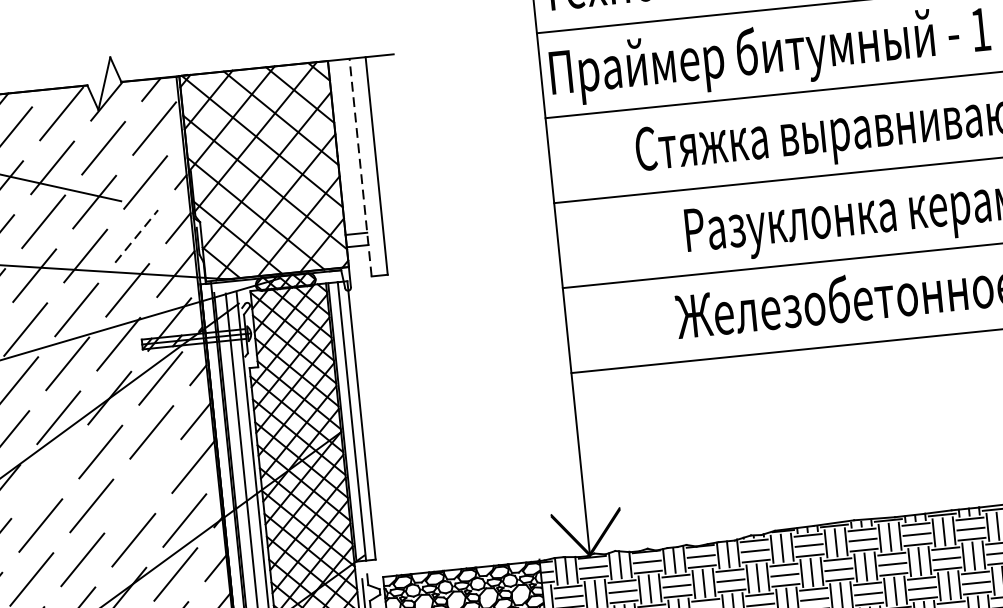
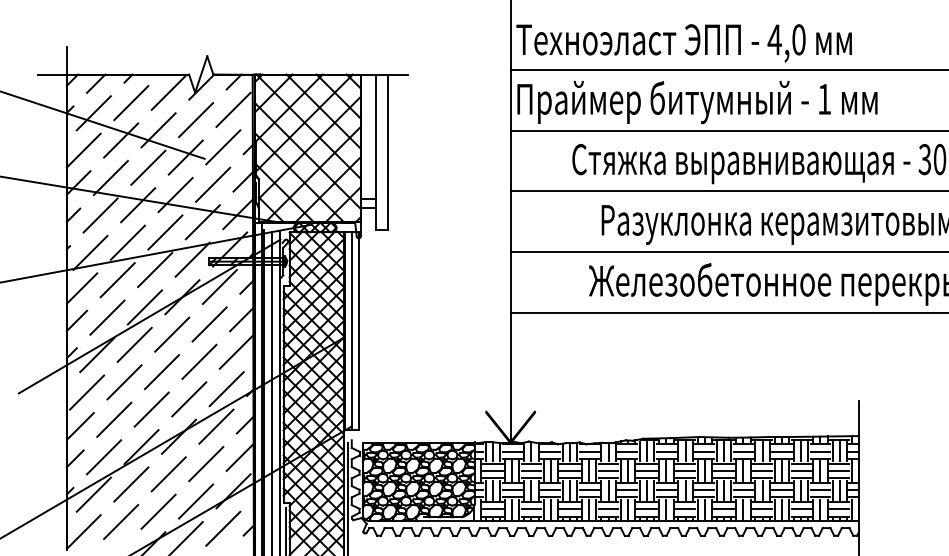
line: (360, 167) -> (376, 152), dashed -> solid
line: (137, 235) -> (213, 184), dashed -> solid
line: (49, 471) -> (134, 344), added
line: (142, 485) -> (199, 361), added

